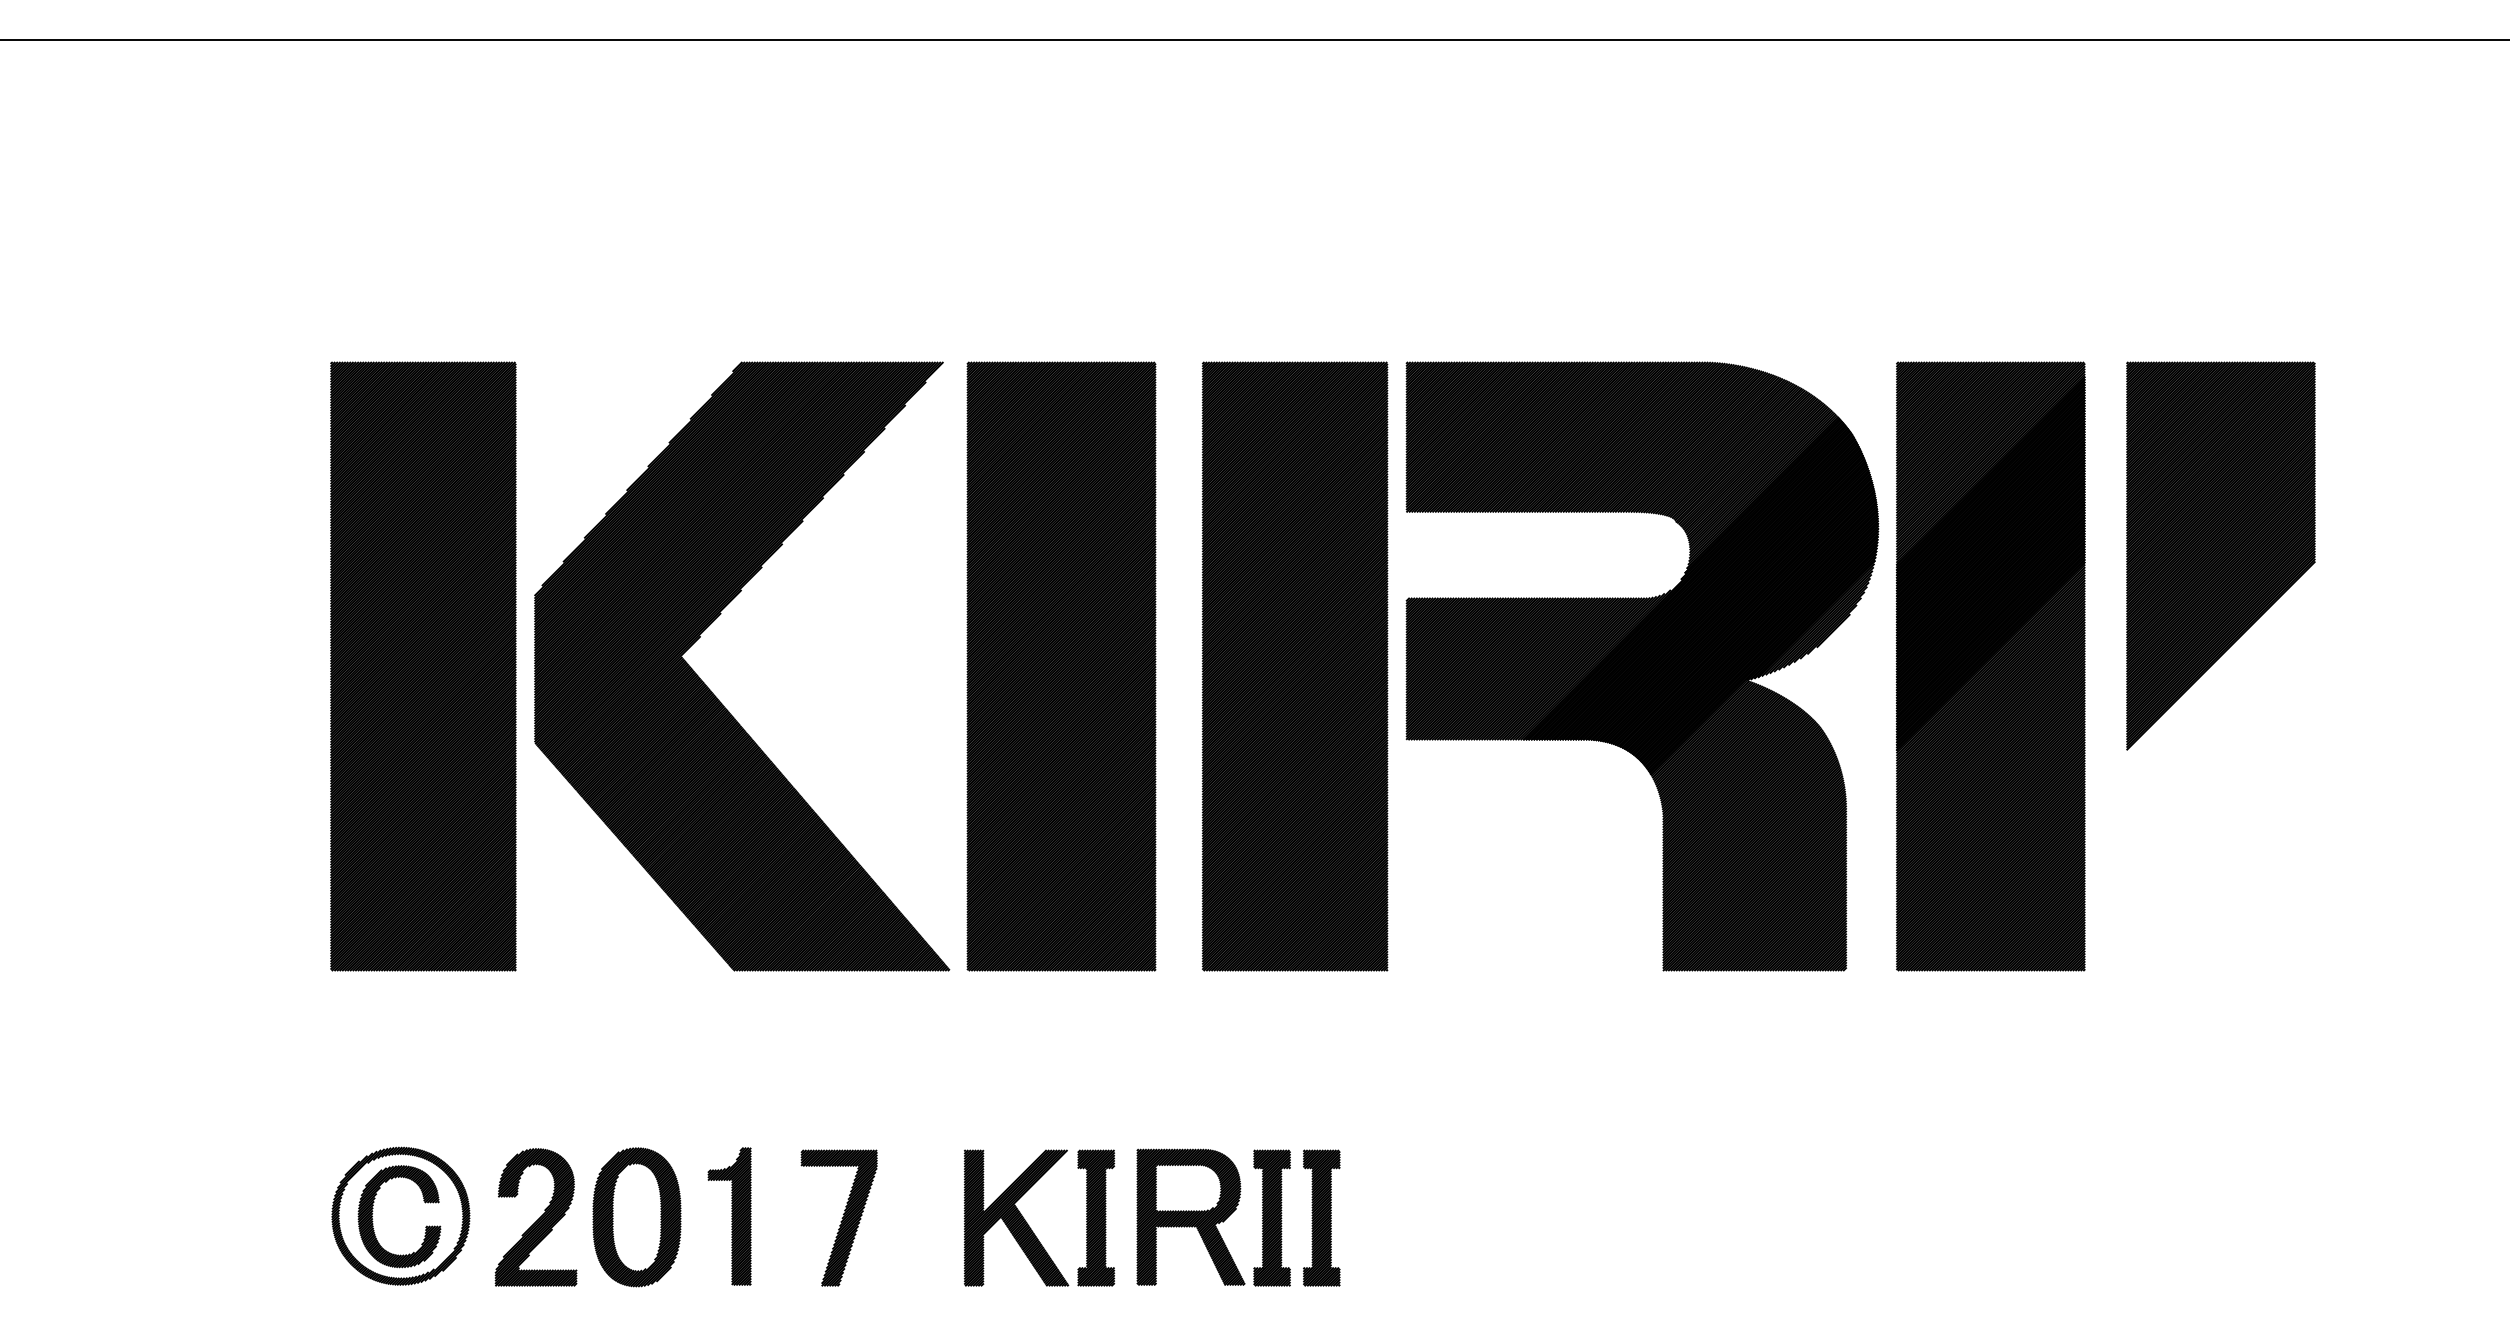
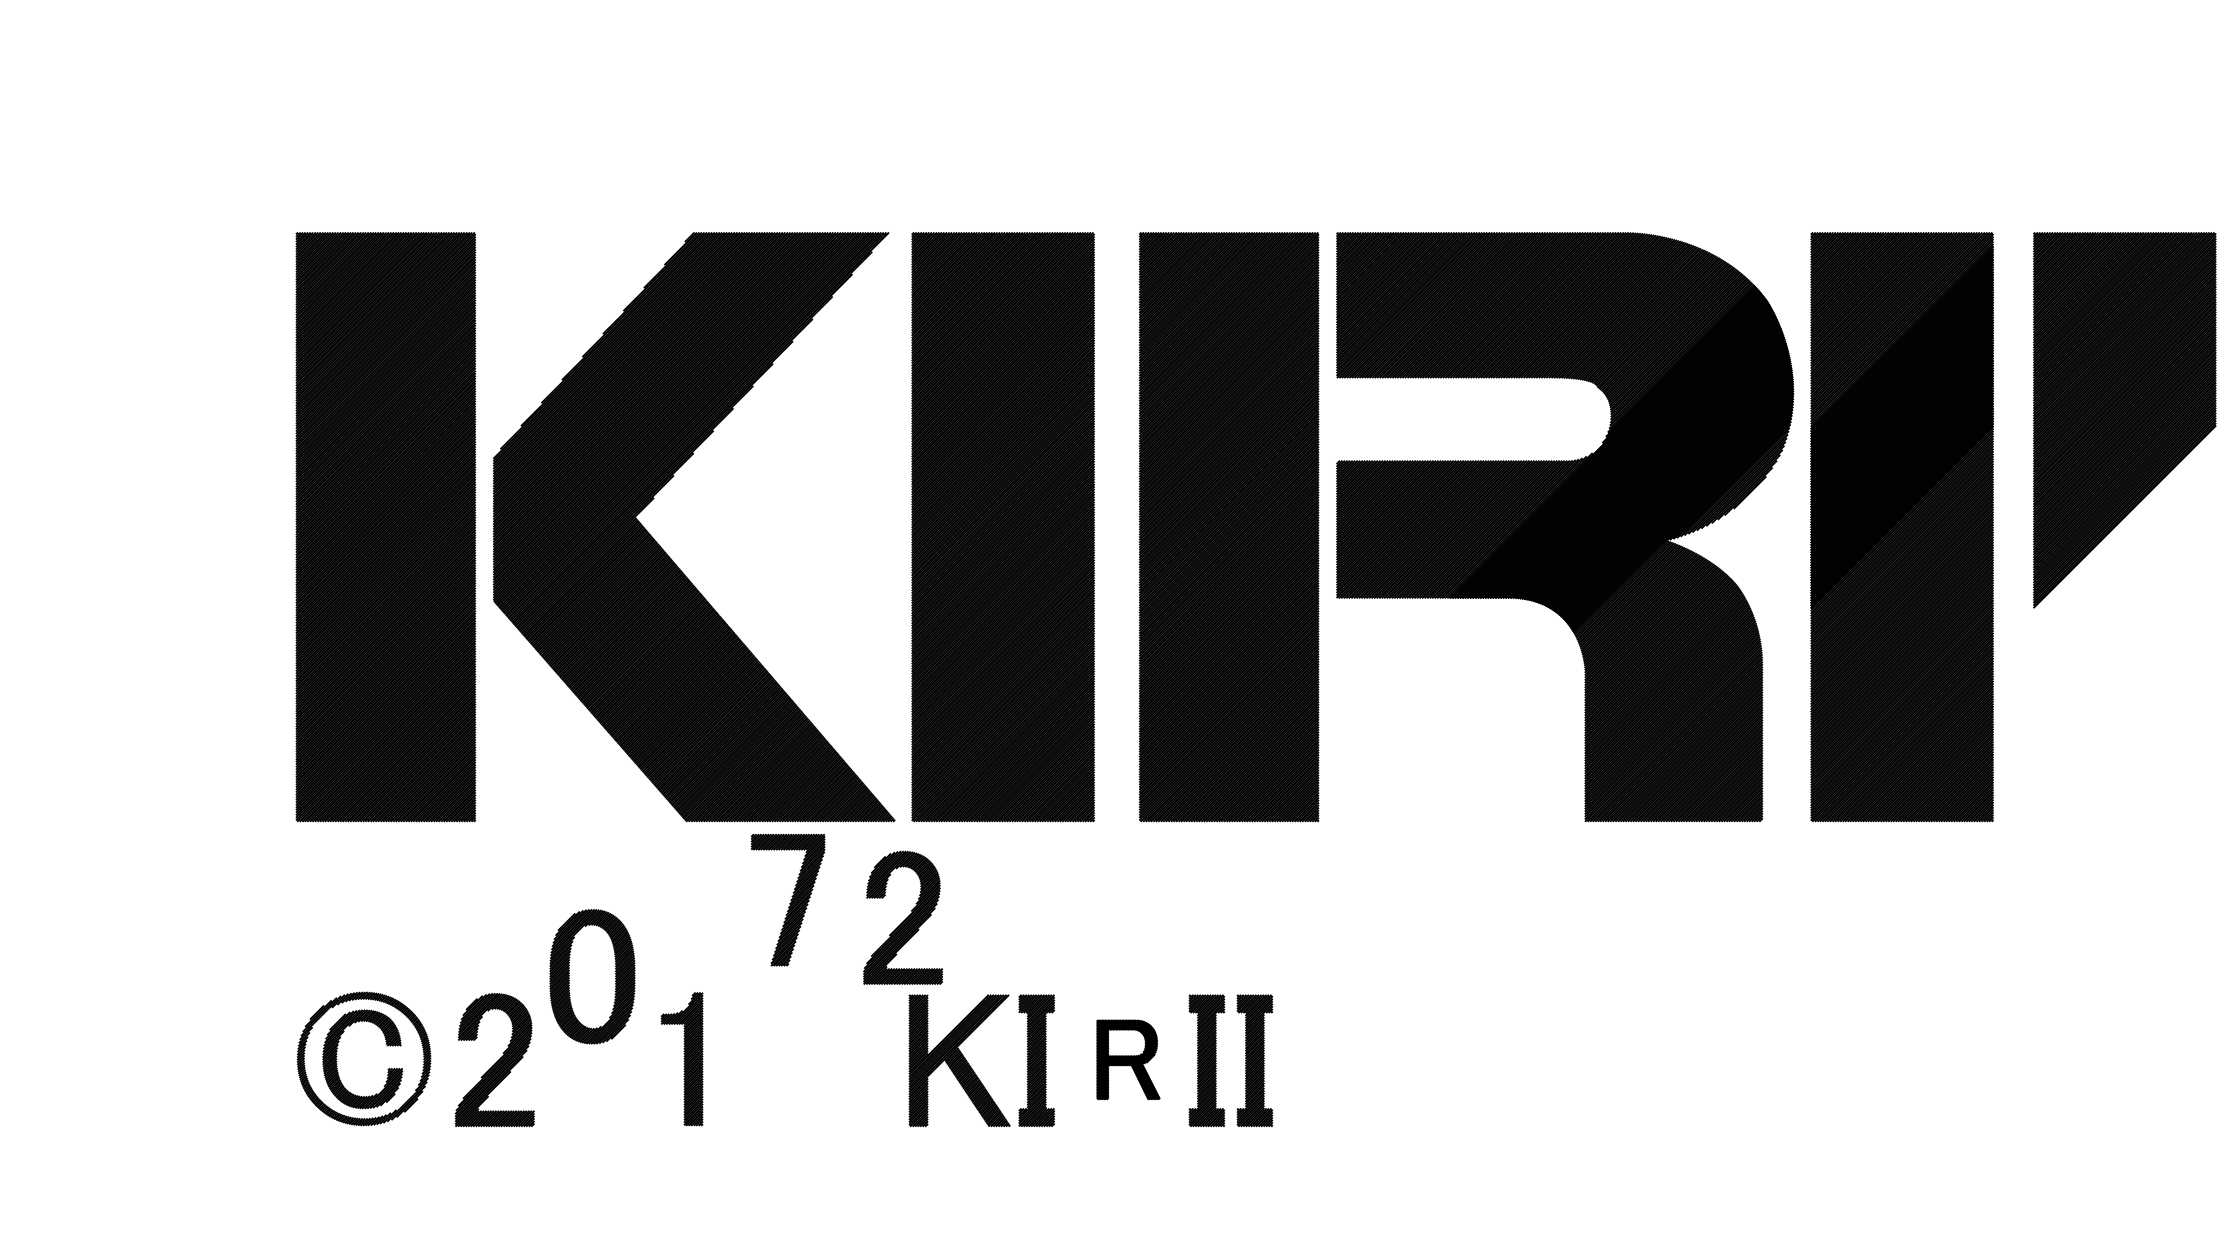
part: (957, 1070) -> (902, 917), added
part: (1190, 1216) -> (1127, 1059), size x0.6
part: (636, 1217) -> (591, 976), moved
part: (838, 1217) -> (787, 899), moved

